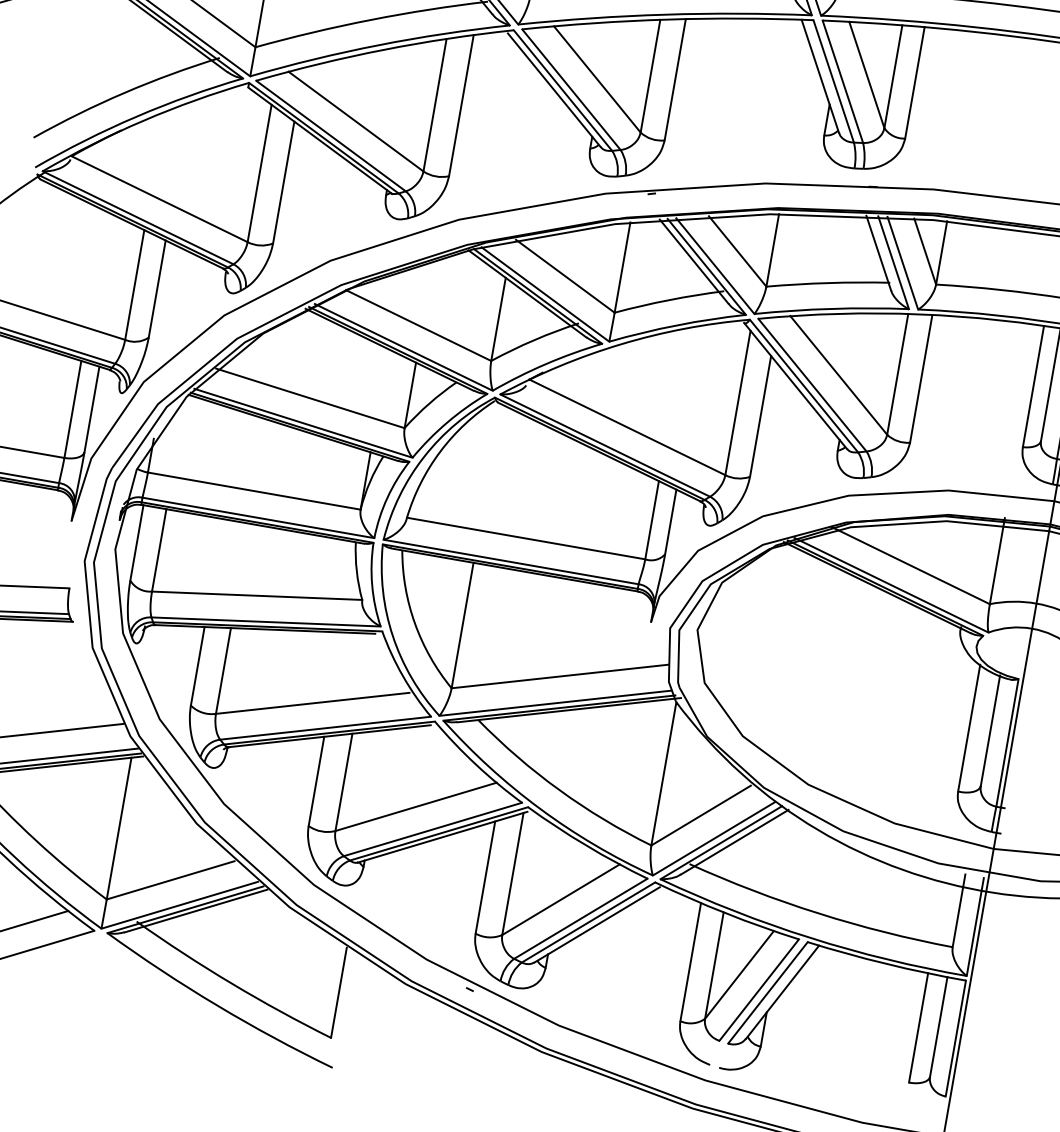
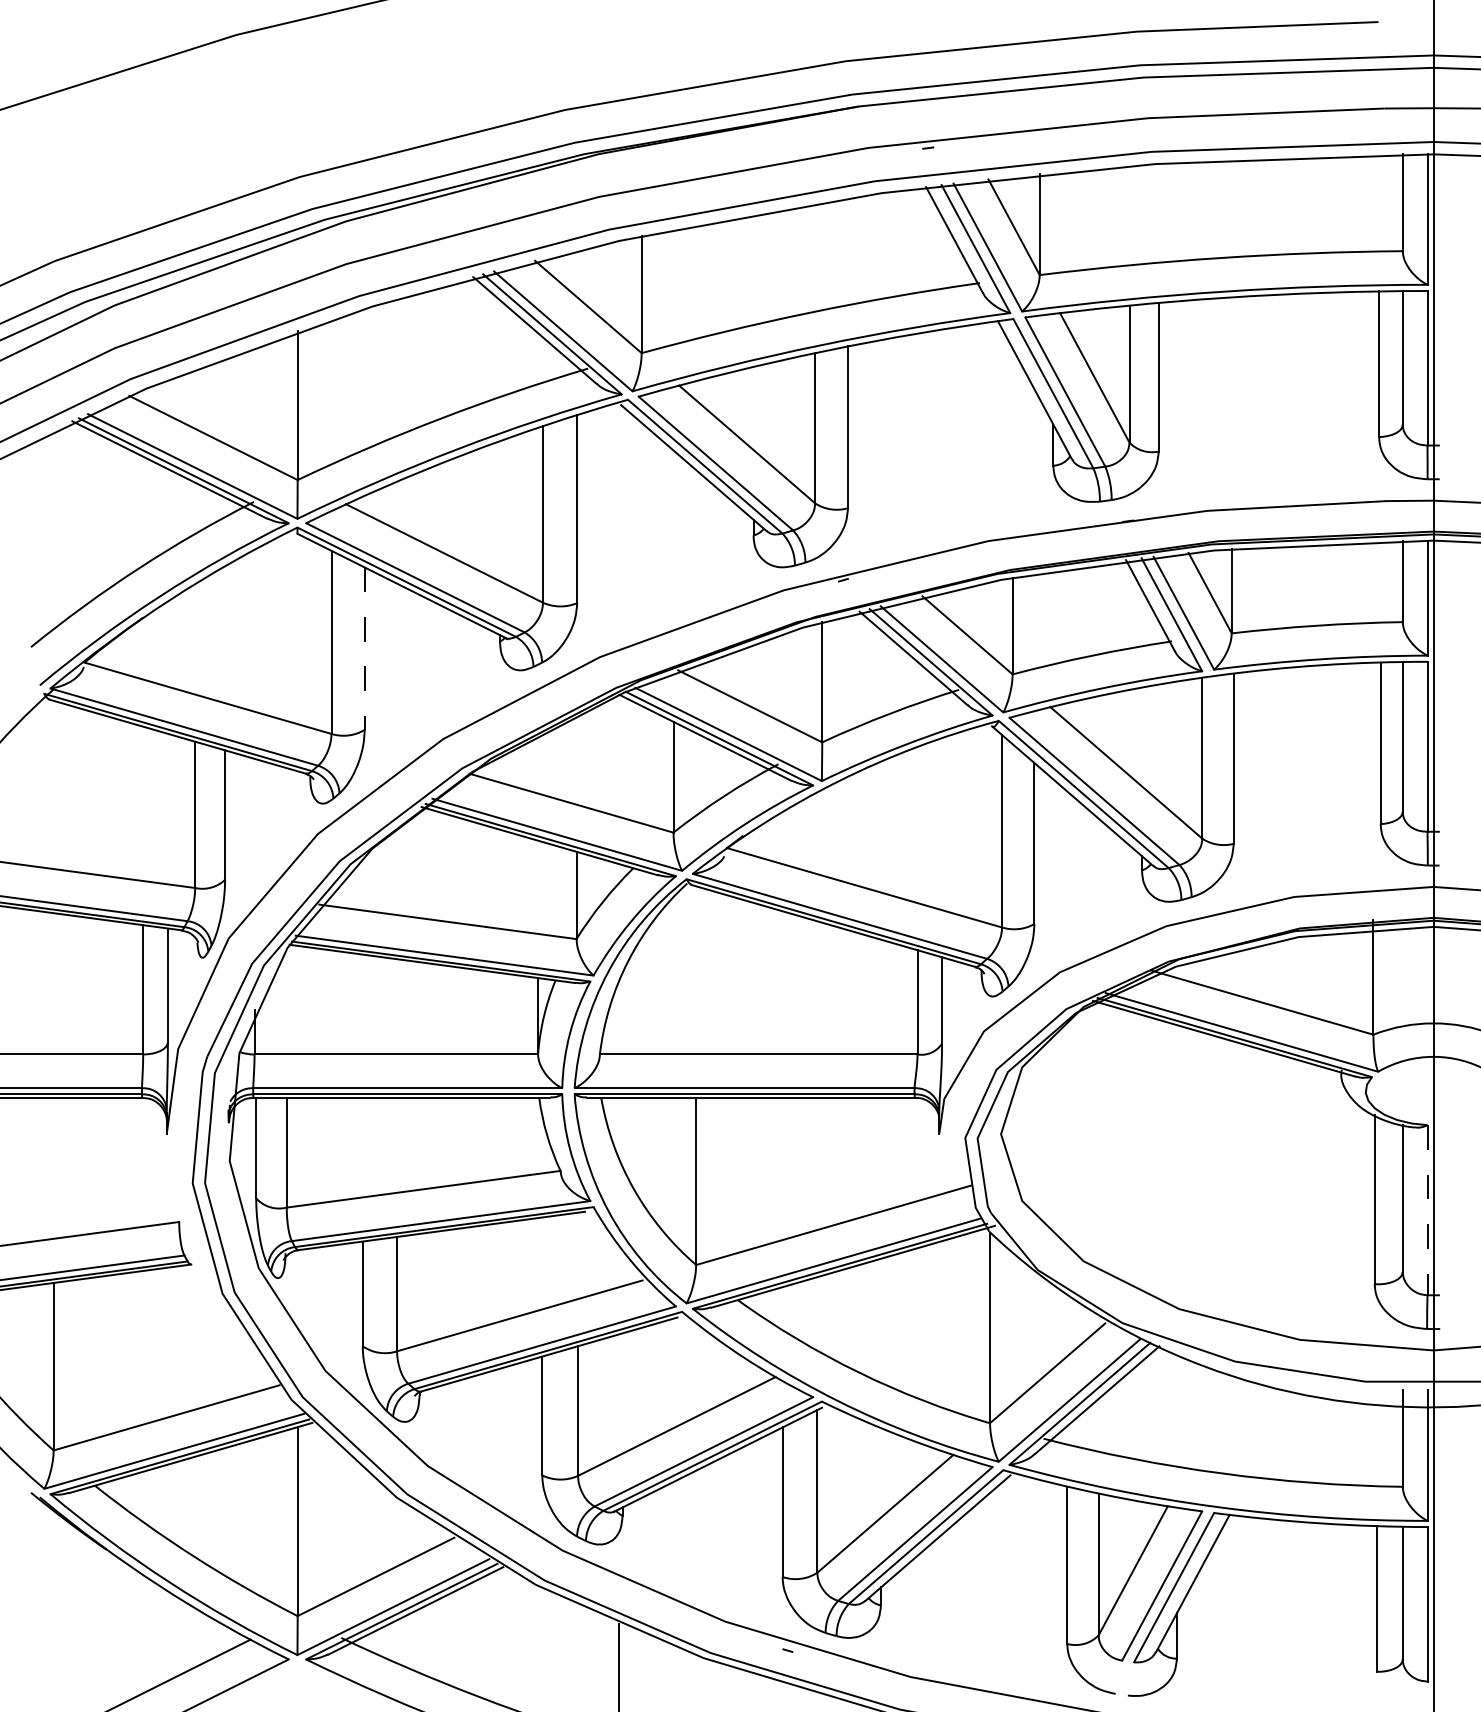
line: (283, 183) -> (364, 649), solid -> dashed
line: (1007, 743) -> (1427, 1210), solid -> dashed

